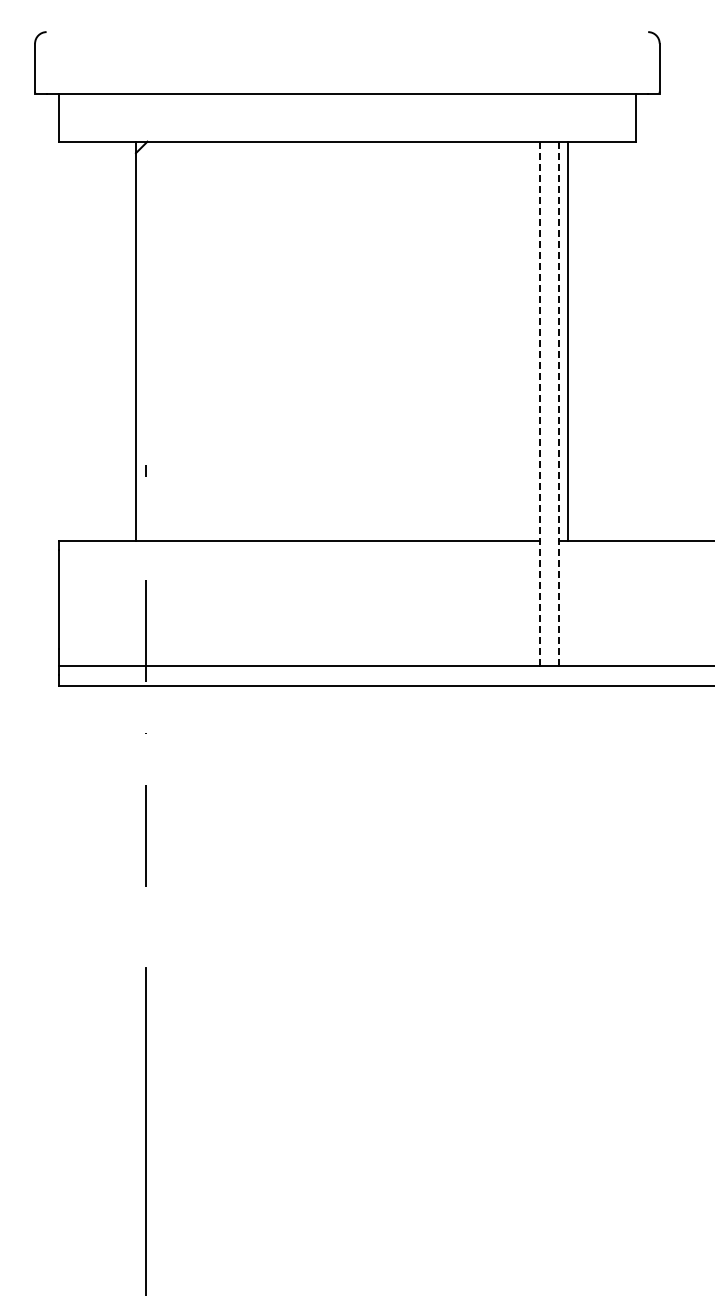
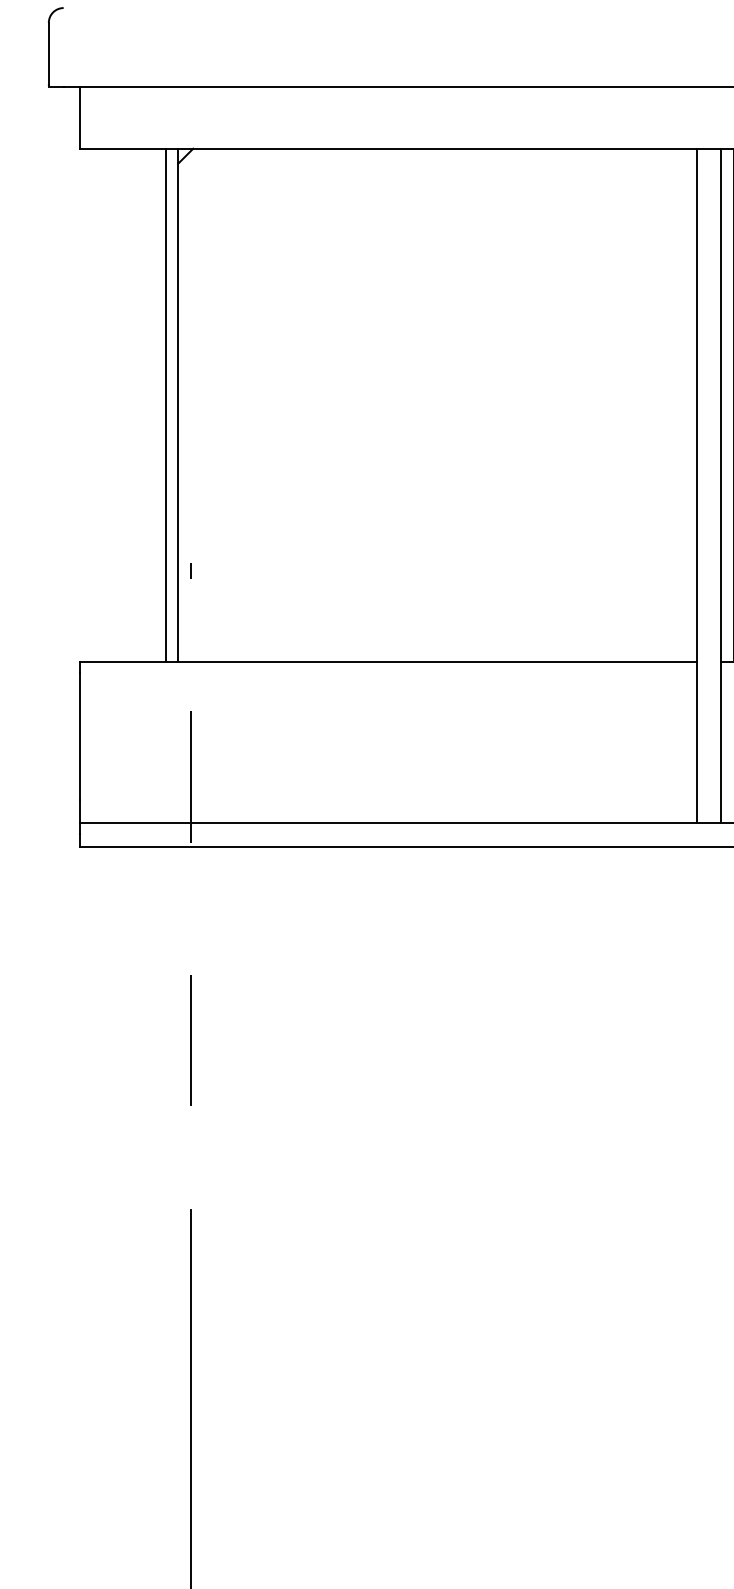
line: (126, 341) -> (166, 405), added
line: (539, 403) -> (696, 485), dashed -> solid
line: (558, 404) -> (721, 486), dashed -> solid

